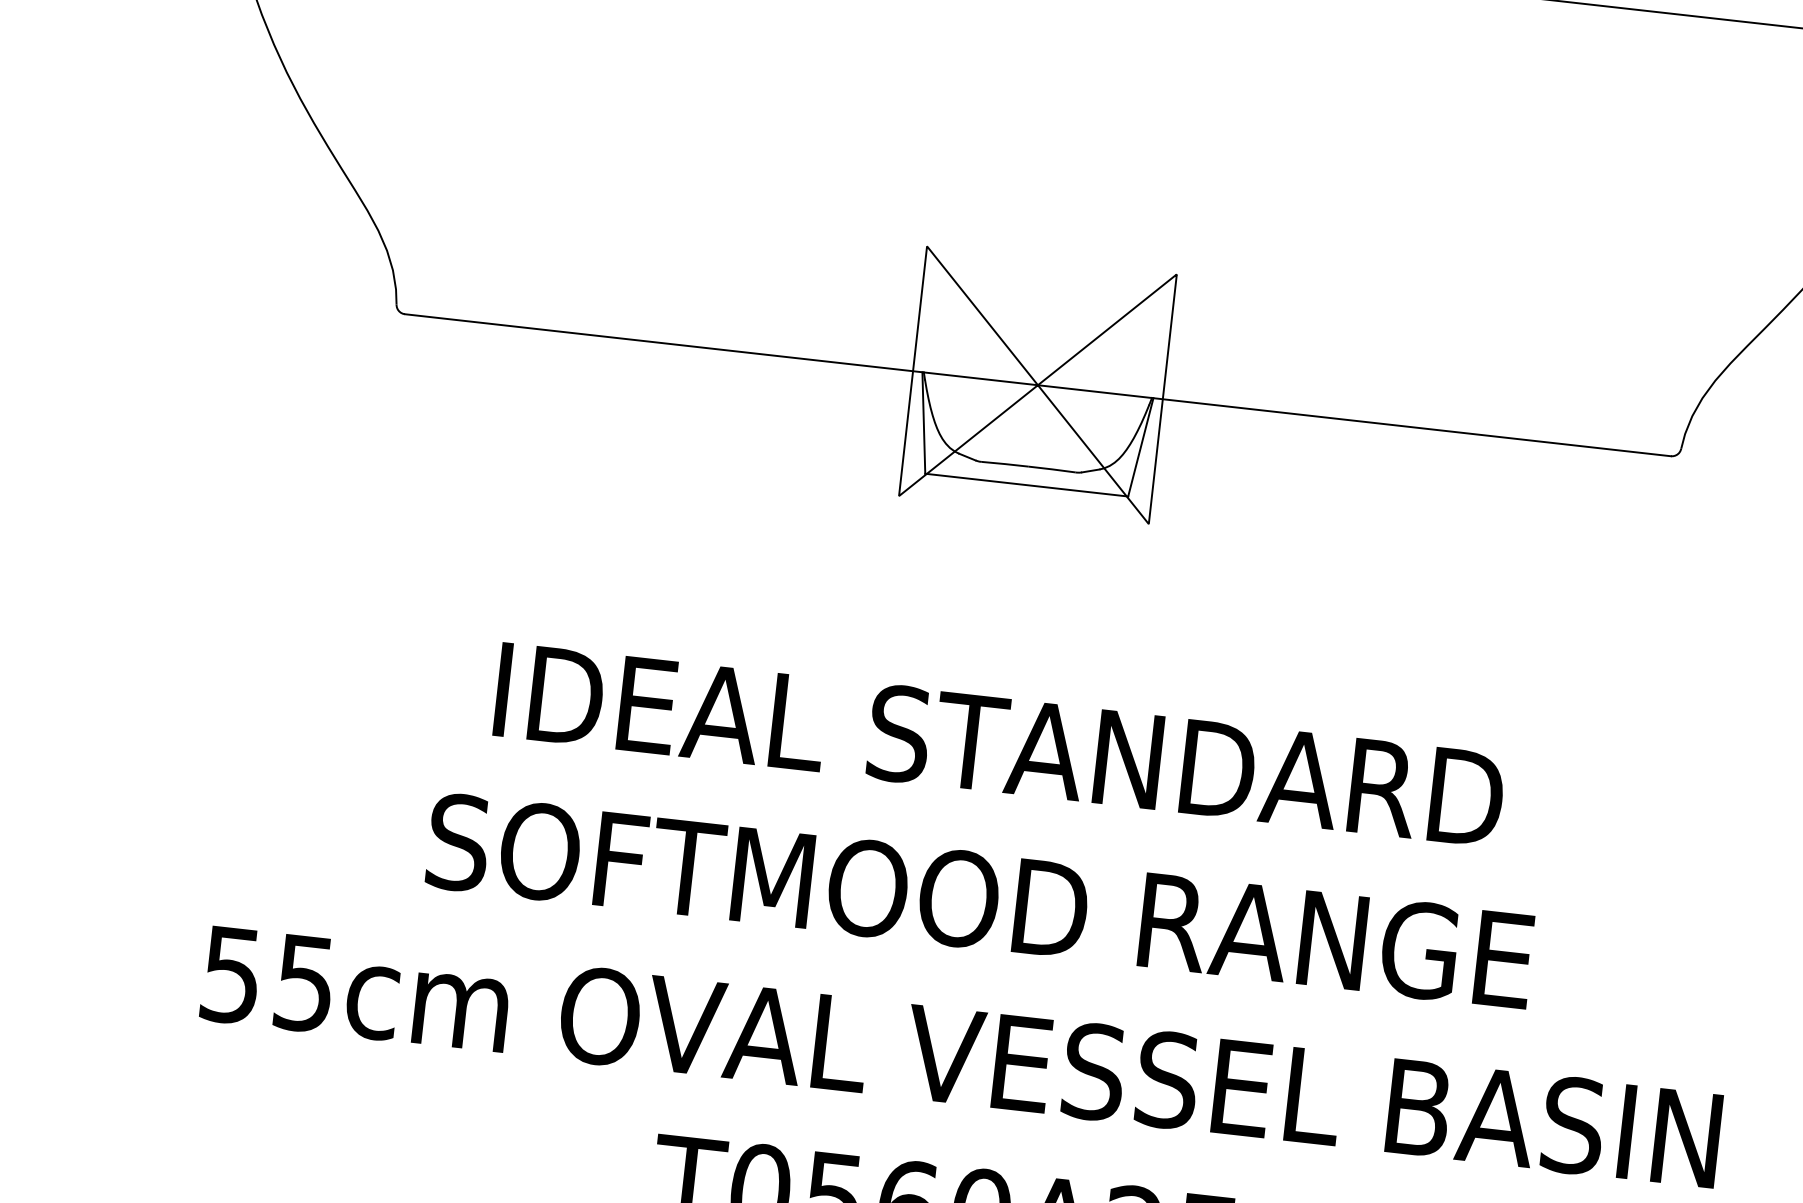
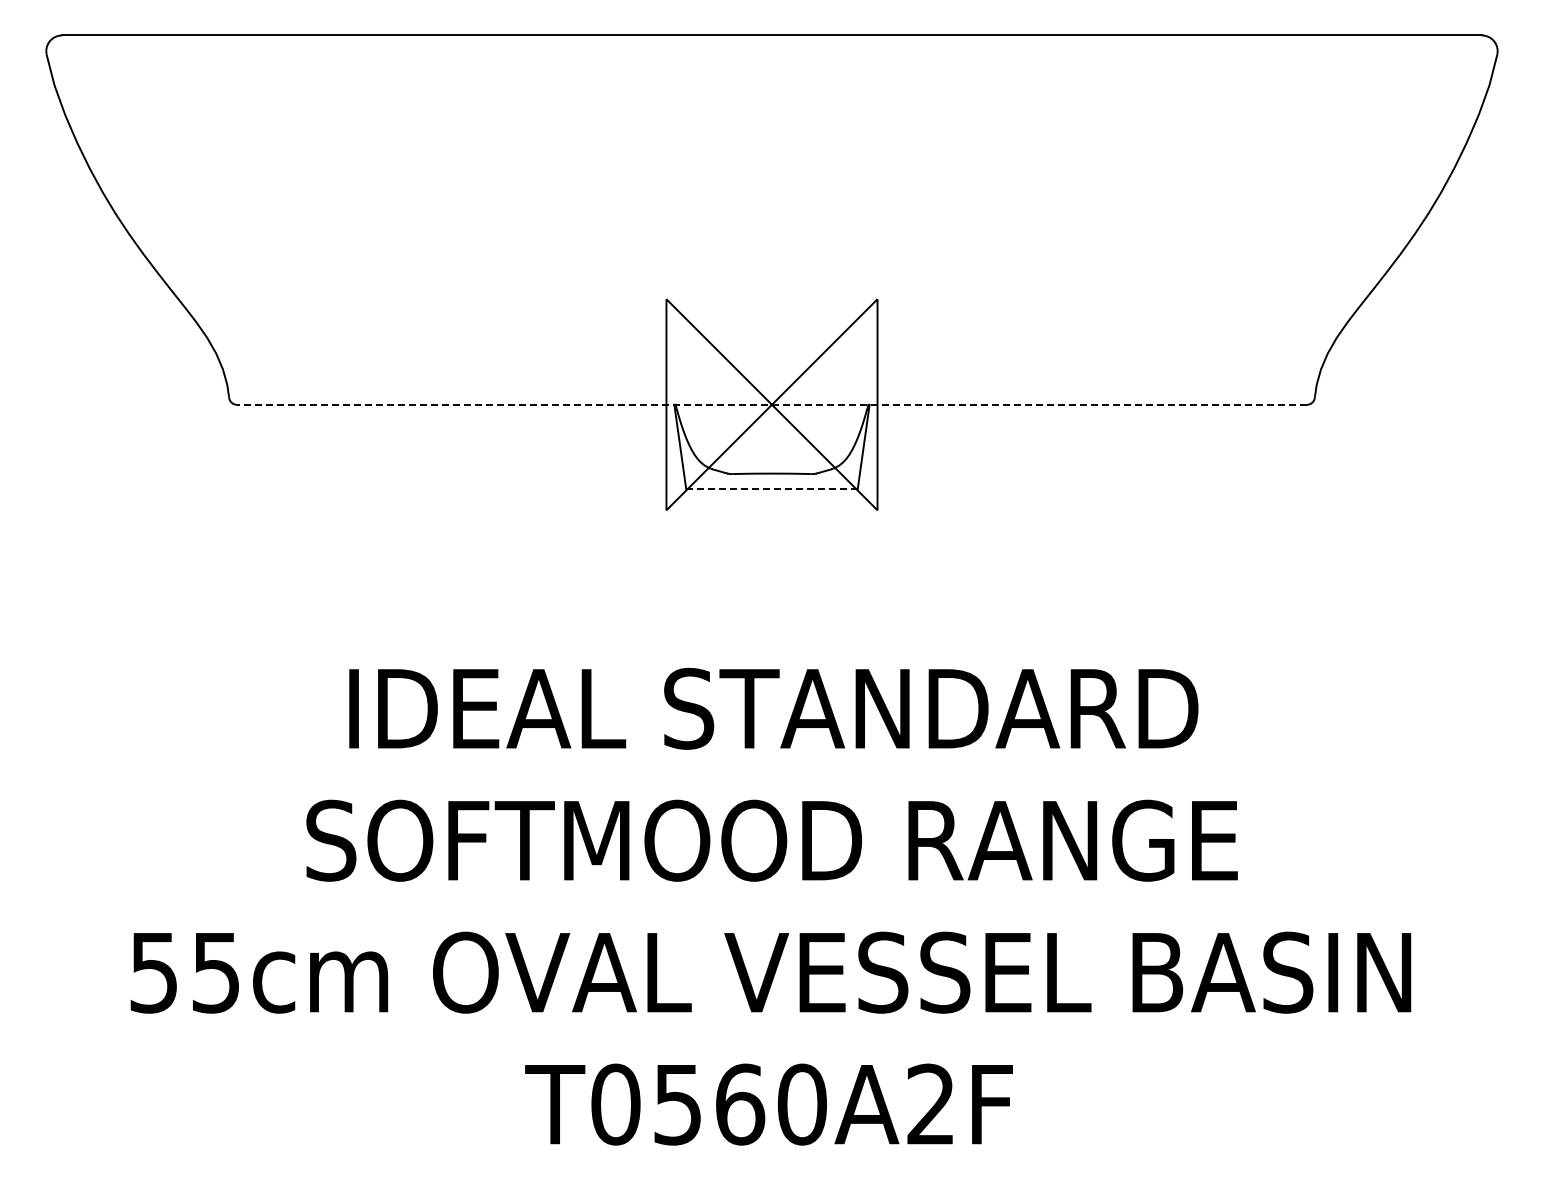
line: (1037, 384) -> (771, 404), solid -> dashed
line: (1026, 485) -> (771, 489), solid -> dashed

